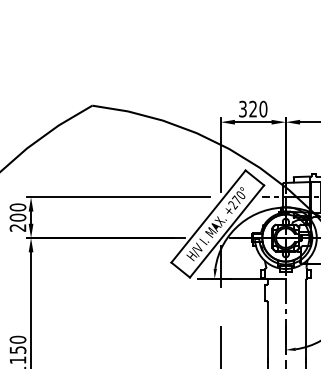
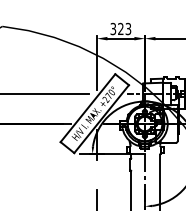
text: (263, 108) -> (128, 28), 320 -> 323

